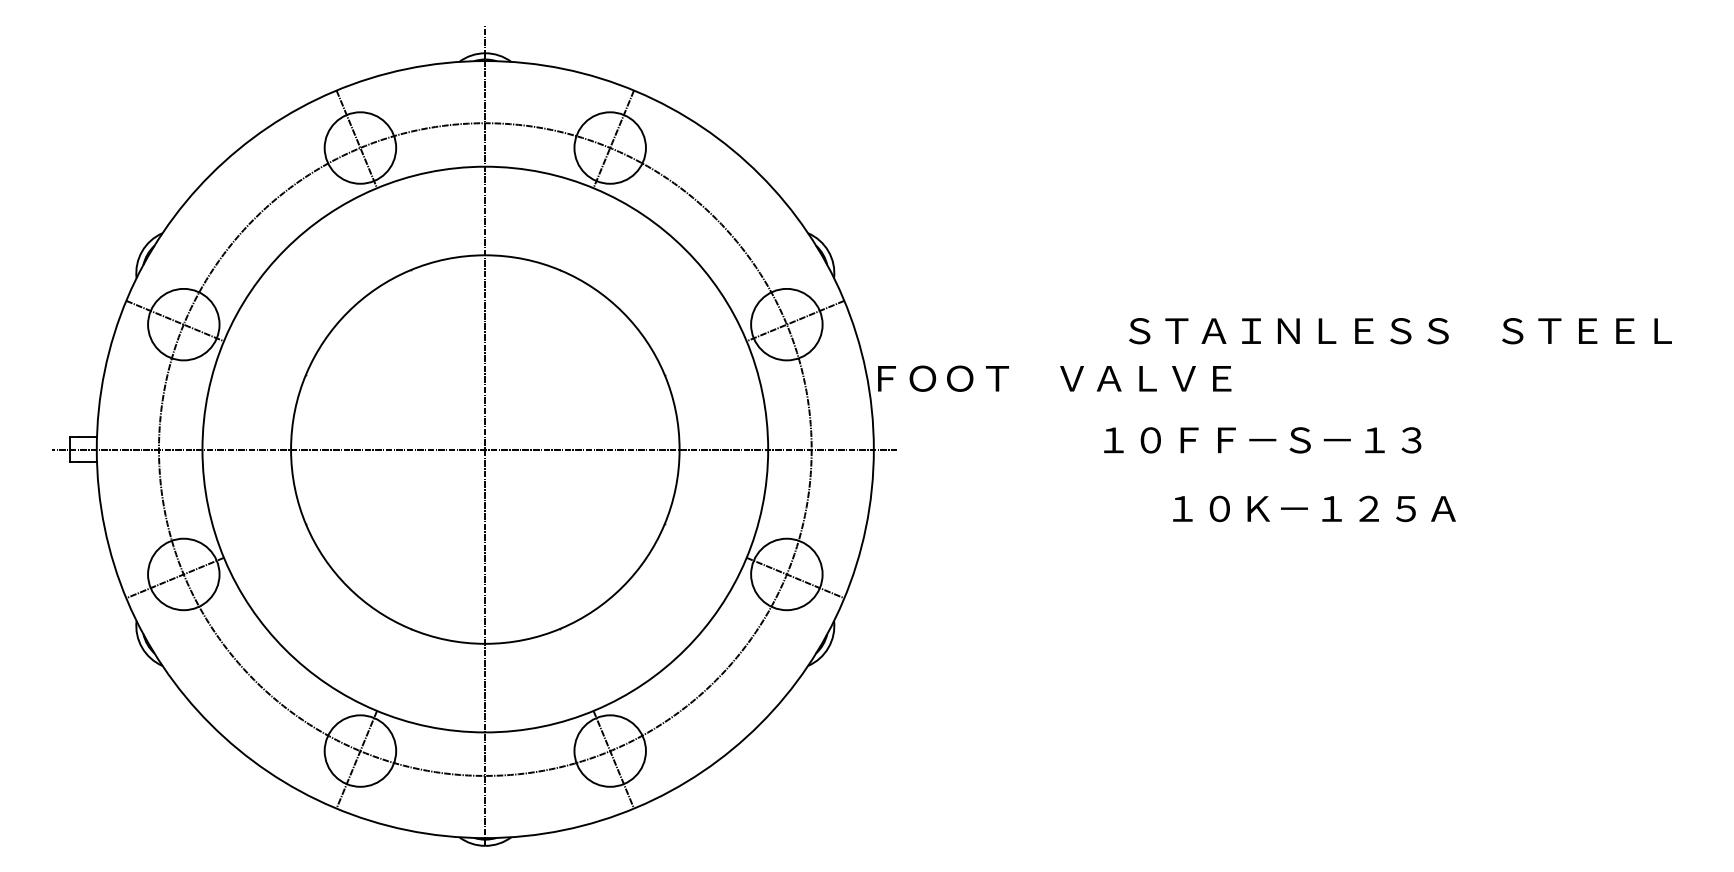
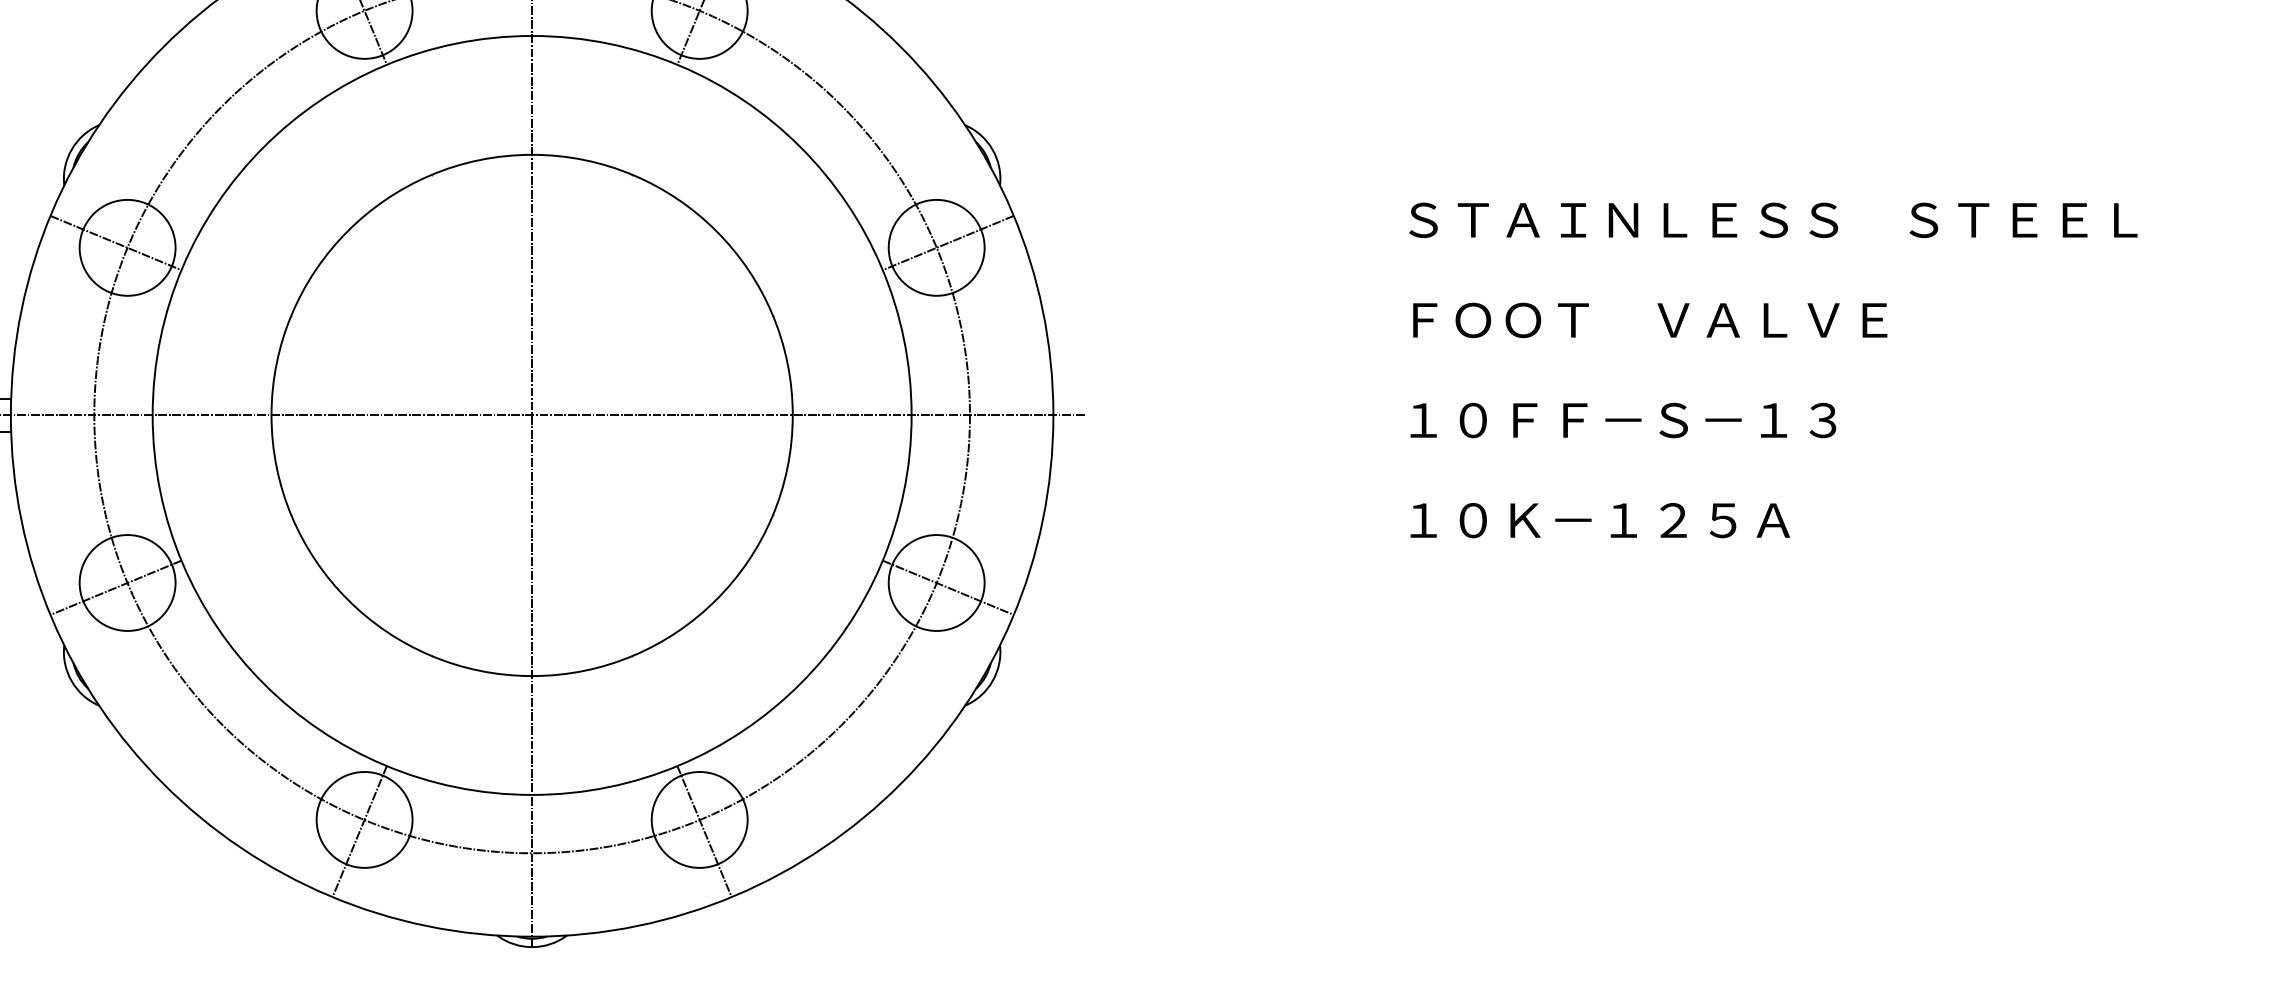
text: (1400, 331) -> (1773, 220), moved
text: (1054, 378) -> (1649, 320), moved
text: (1262, 440) -> (1623, 420), moved
text: (1314, 508) -> (1600, 519), moved

